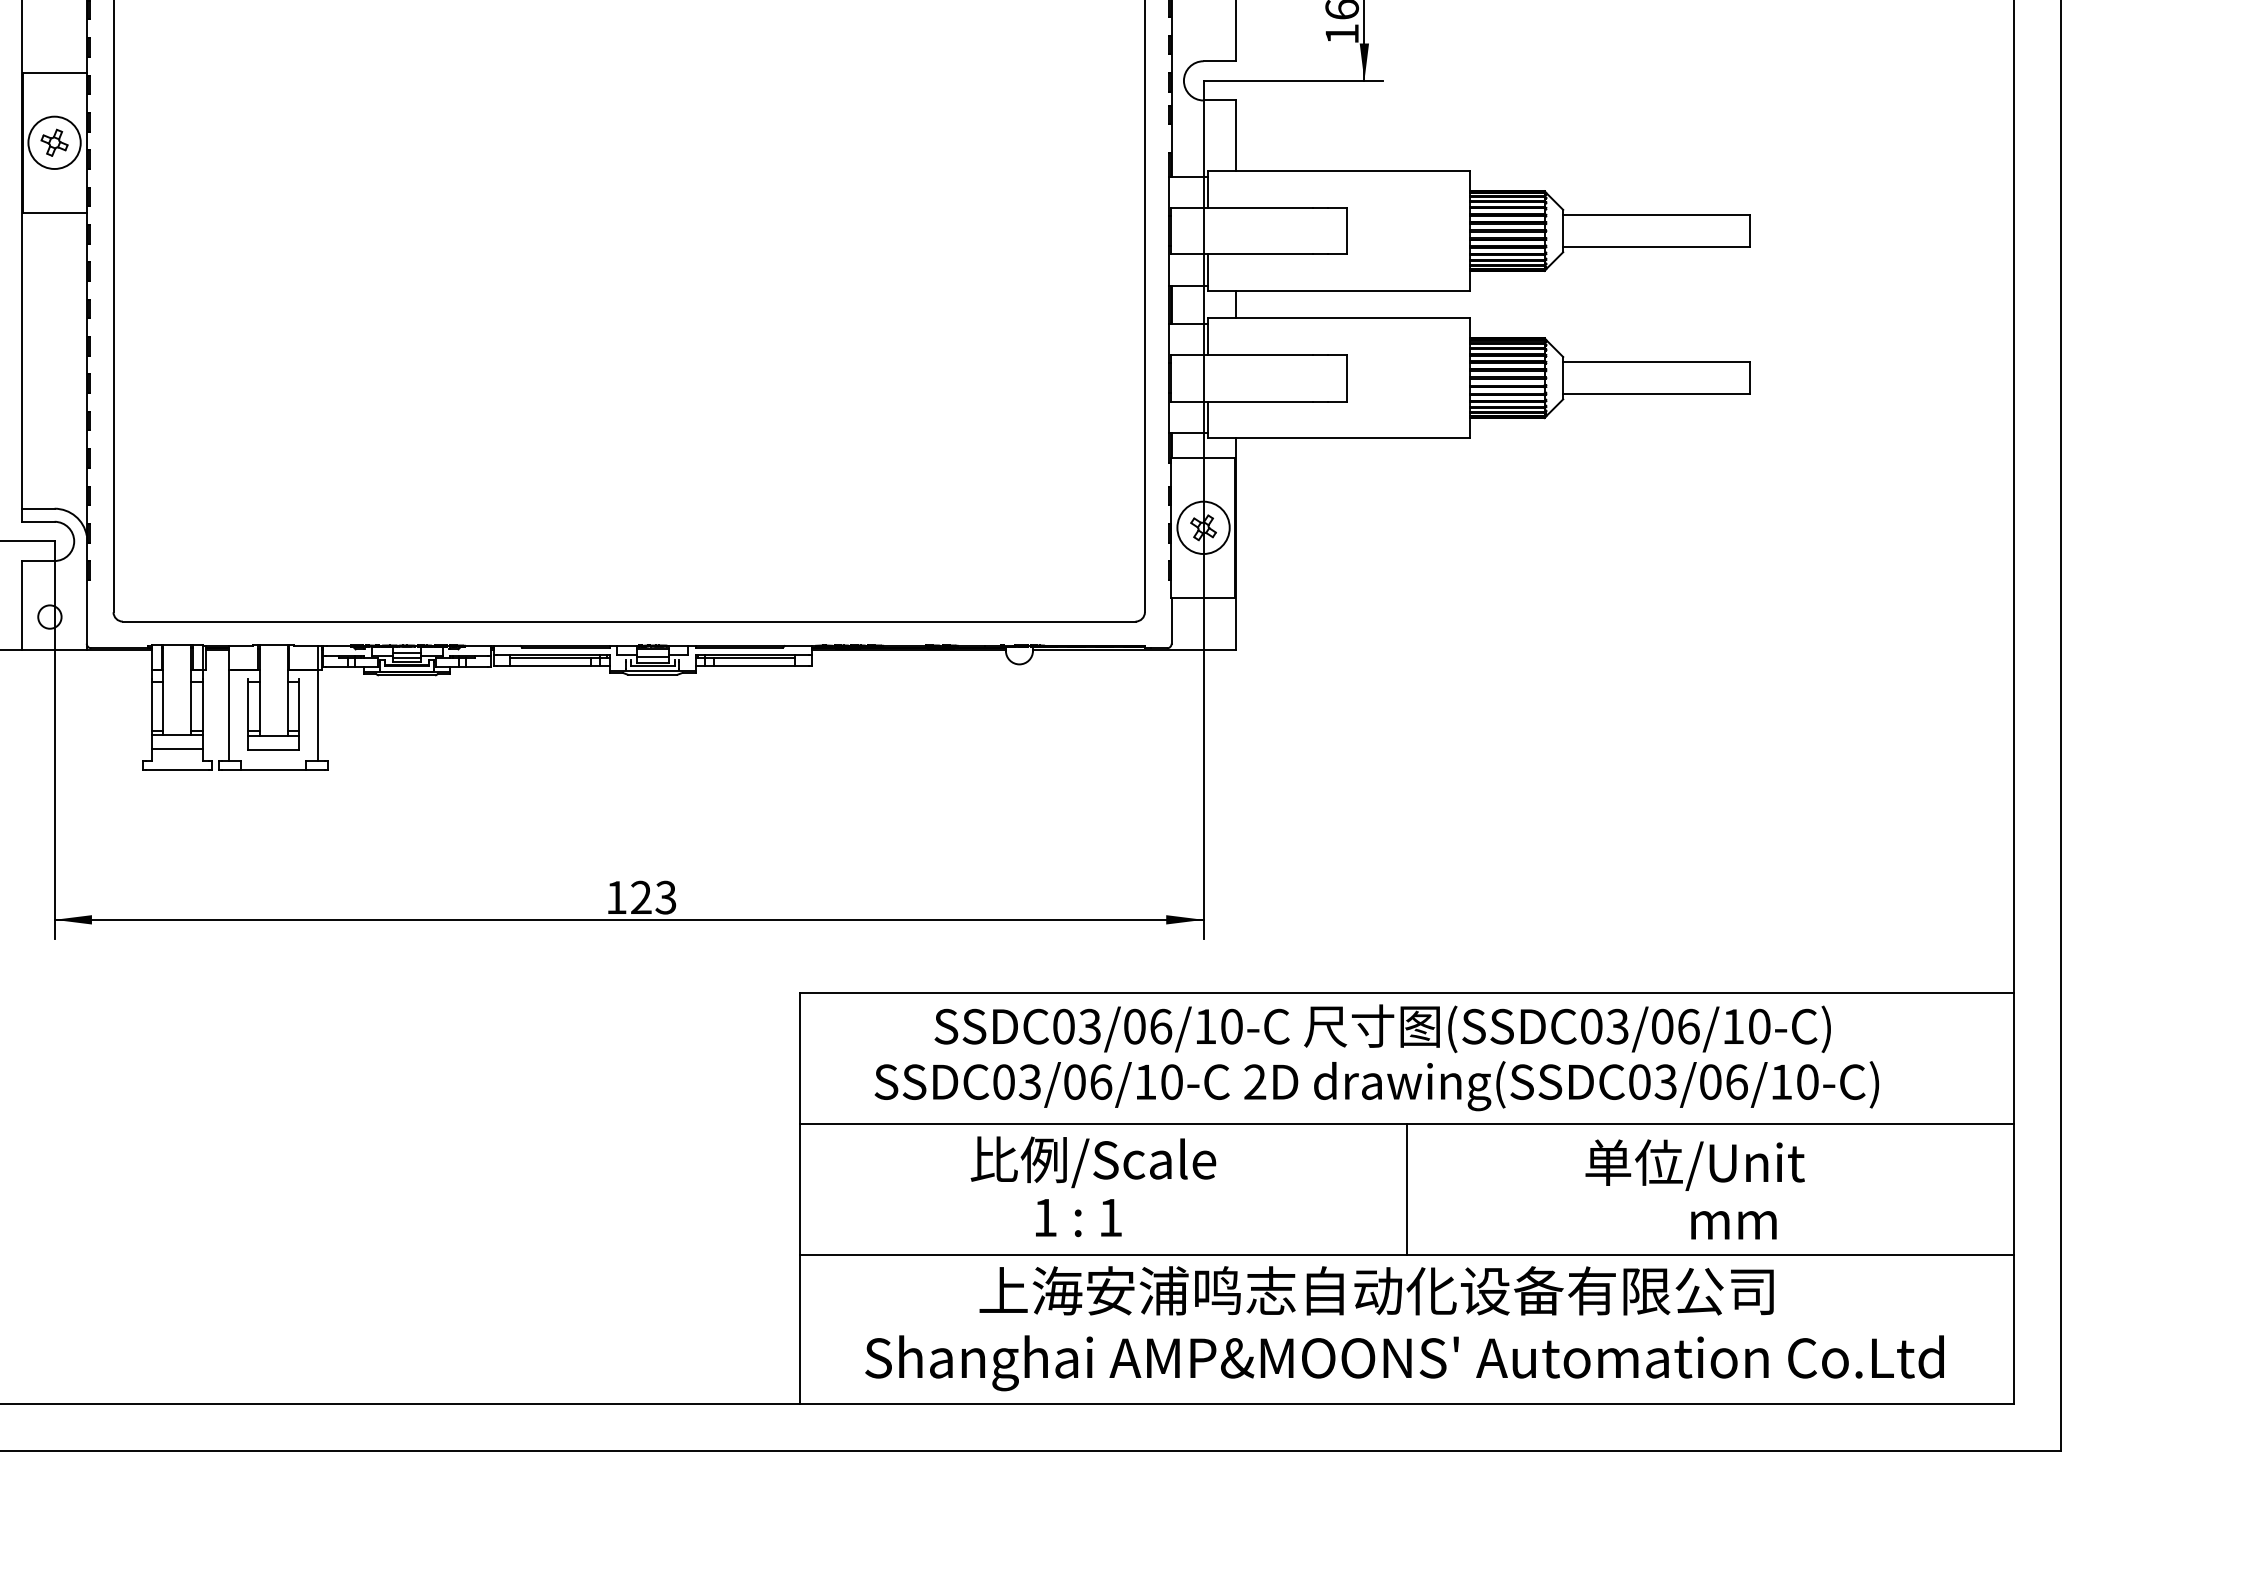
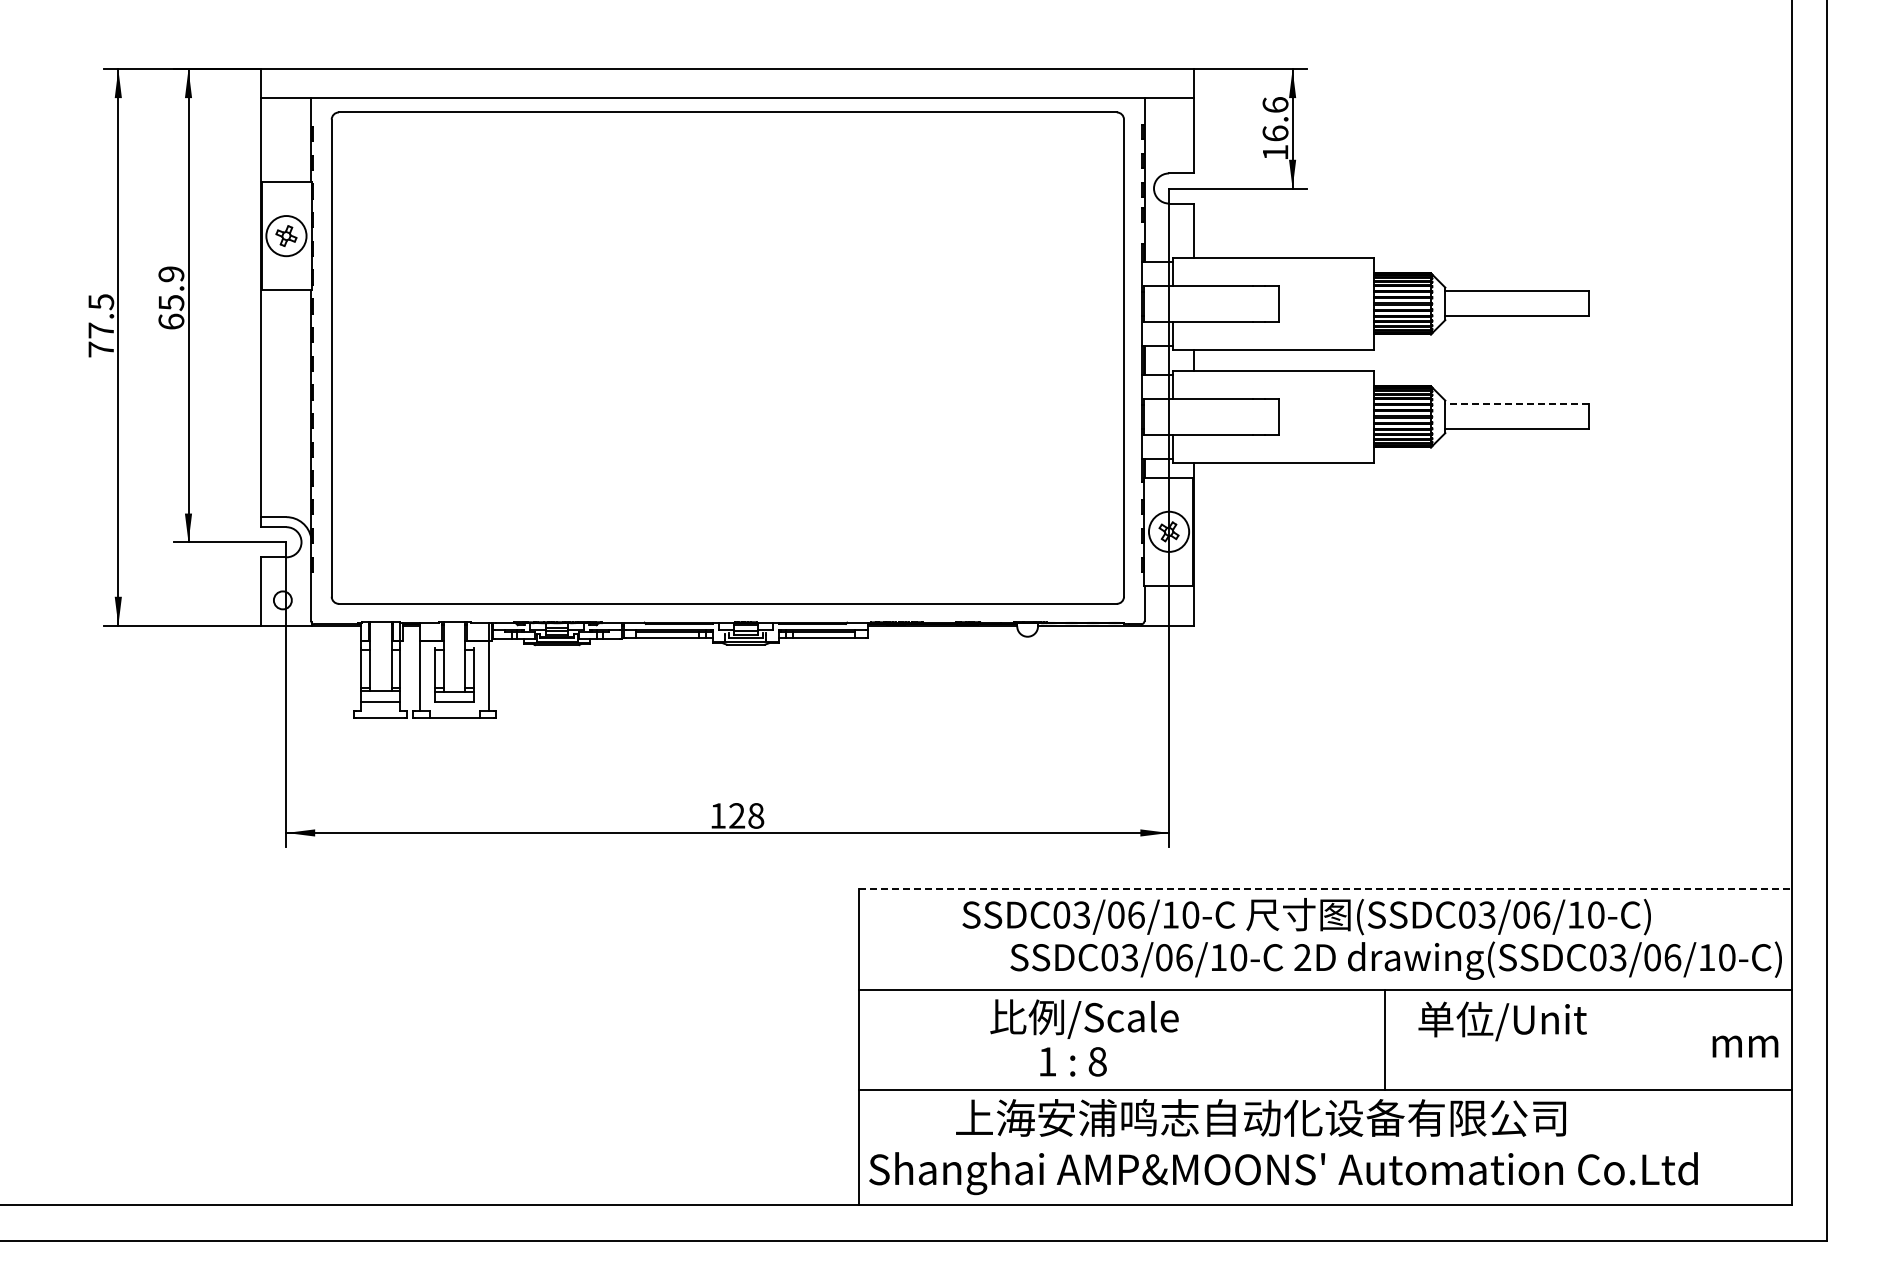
line: (1657, 362) -> (1517, 404), solid -> dashed
text: (666, 897) -> (756, 815), 123 -> 128
line: (1407, 993) -> (1325, 889), solid -> dashed
text: (1375, 1085) -> (1395, 960), moved
text: (1694, 1165) -> (1502, 1021), moved
line: (1407, 1188) -> (1385, 1039), moved
text: (1110, 1217) -> (1097, 1061), 1 -> 8
text: (1733, 1225) -> (1745, 1046), moved
text: (1375, 1290) -> (1260, 1117), moved
text: (1404, 1363) -> (1283, 1173), moved

